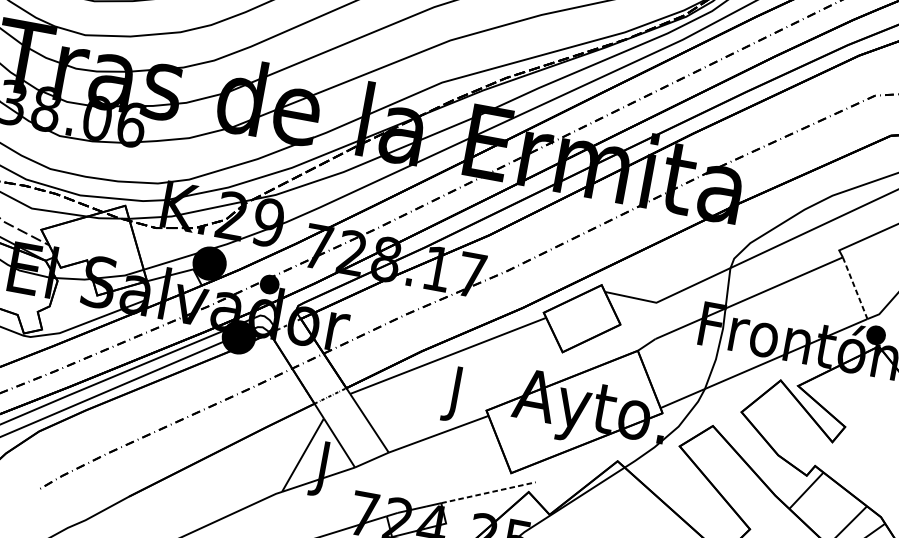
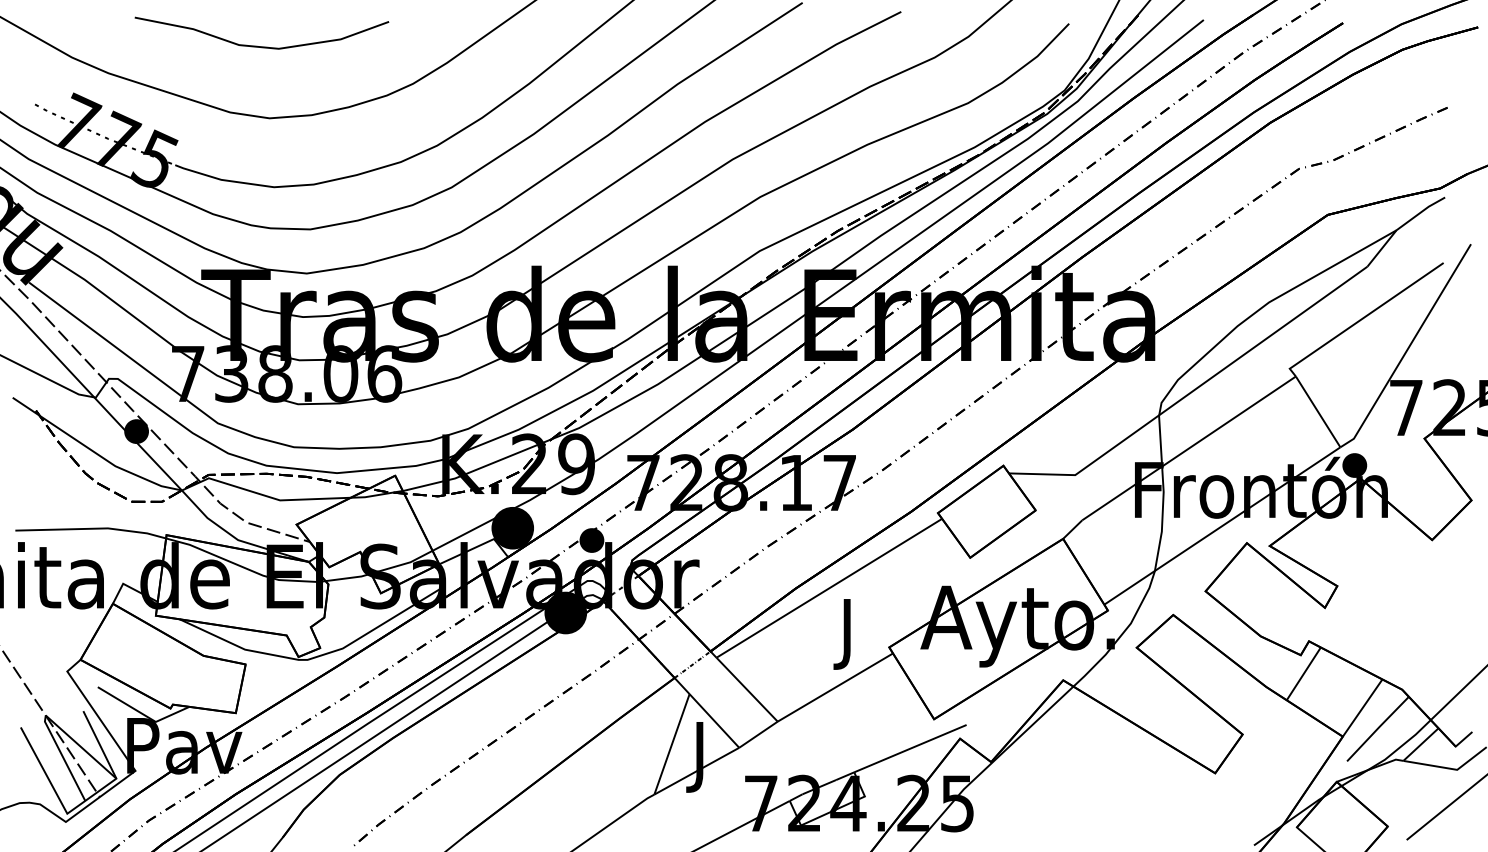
line: (855, 287) -> (1318, 411), dashed -> solid
line: (488, 492) -> (910, 748), dashed -> solid

